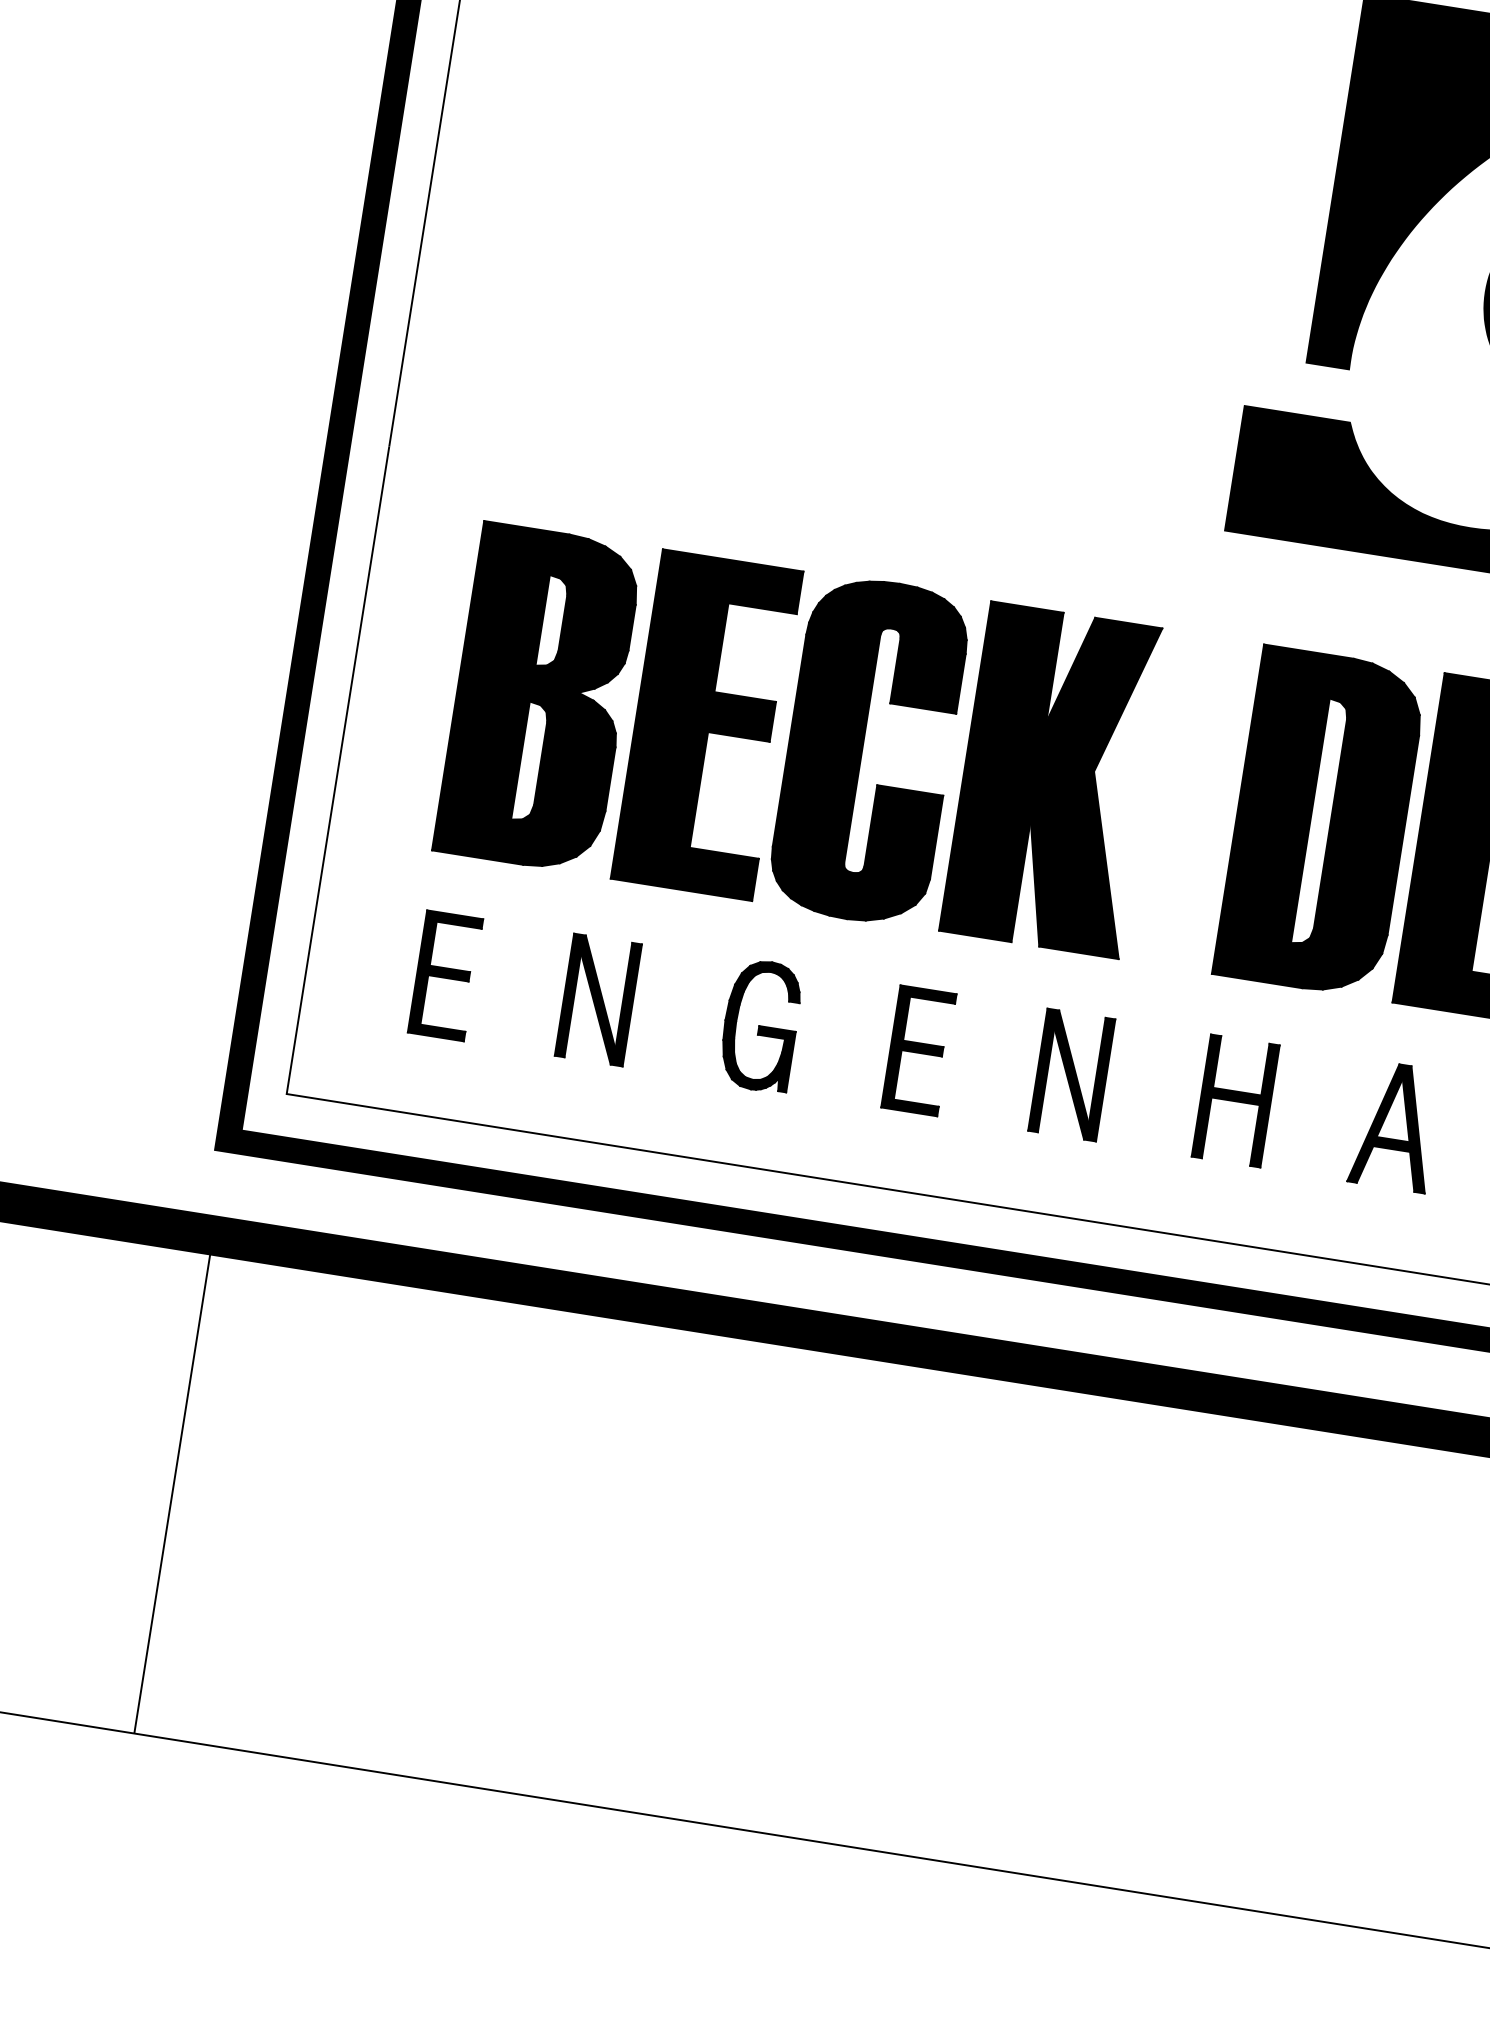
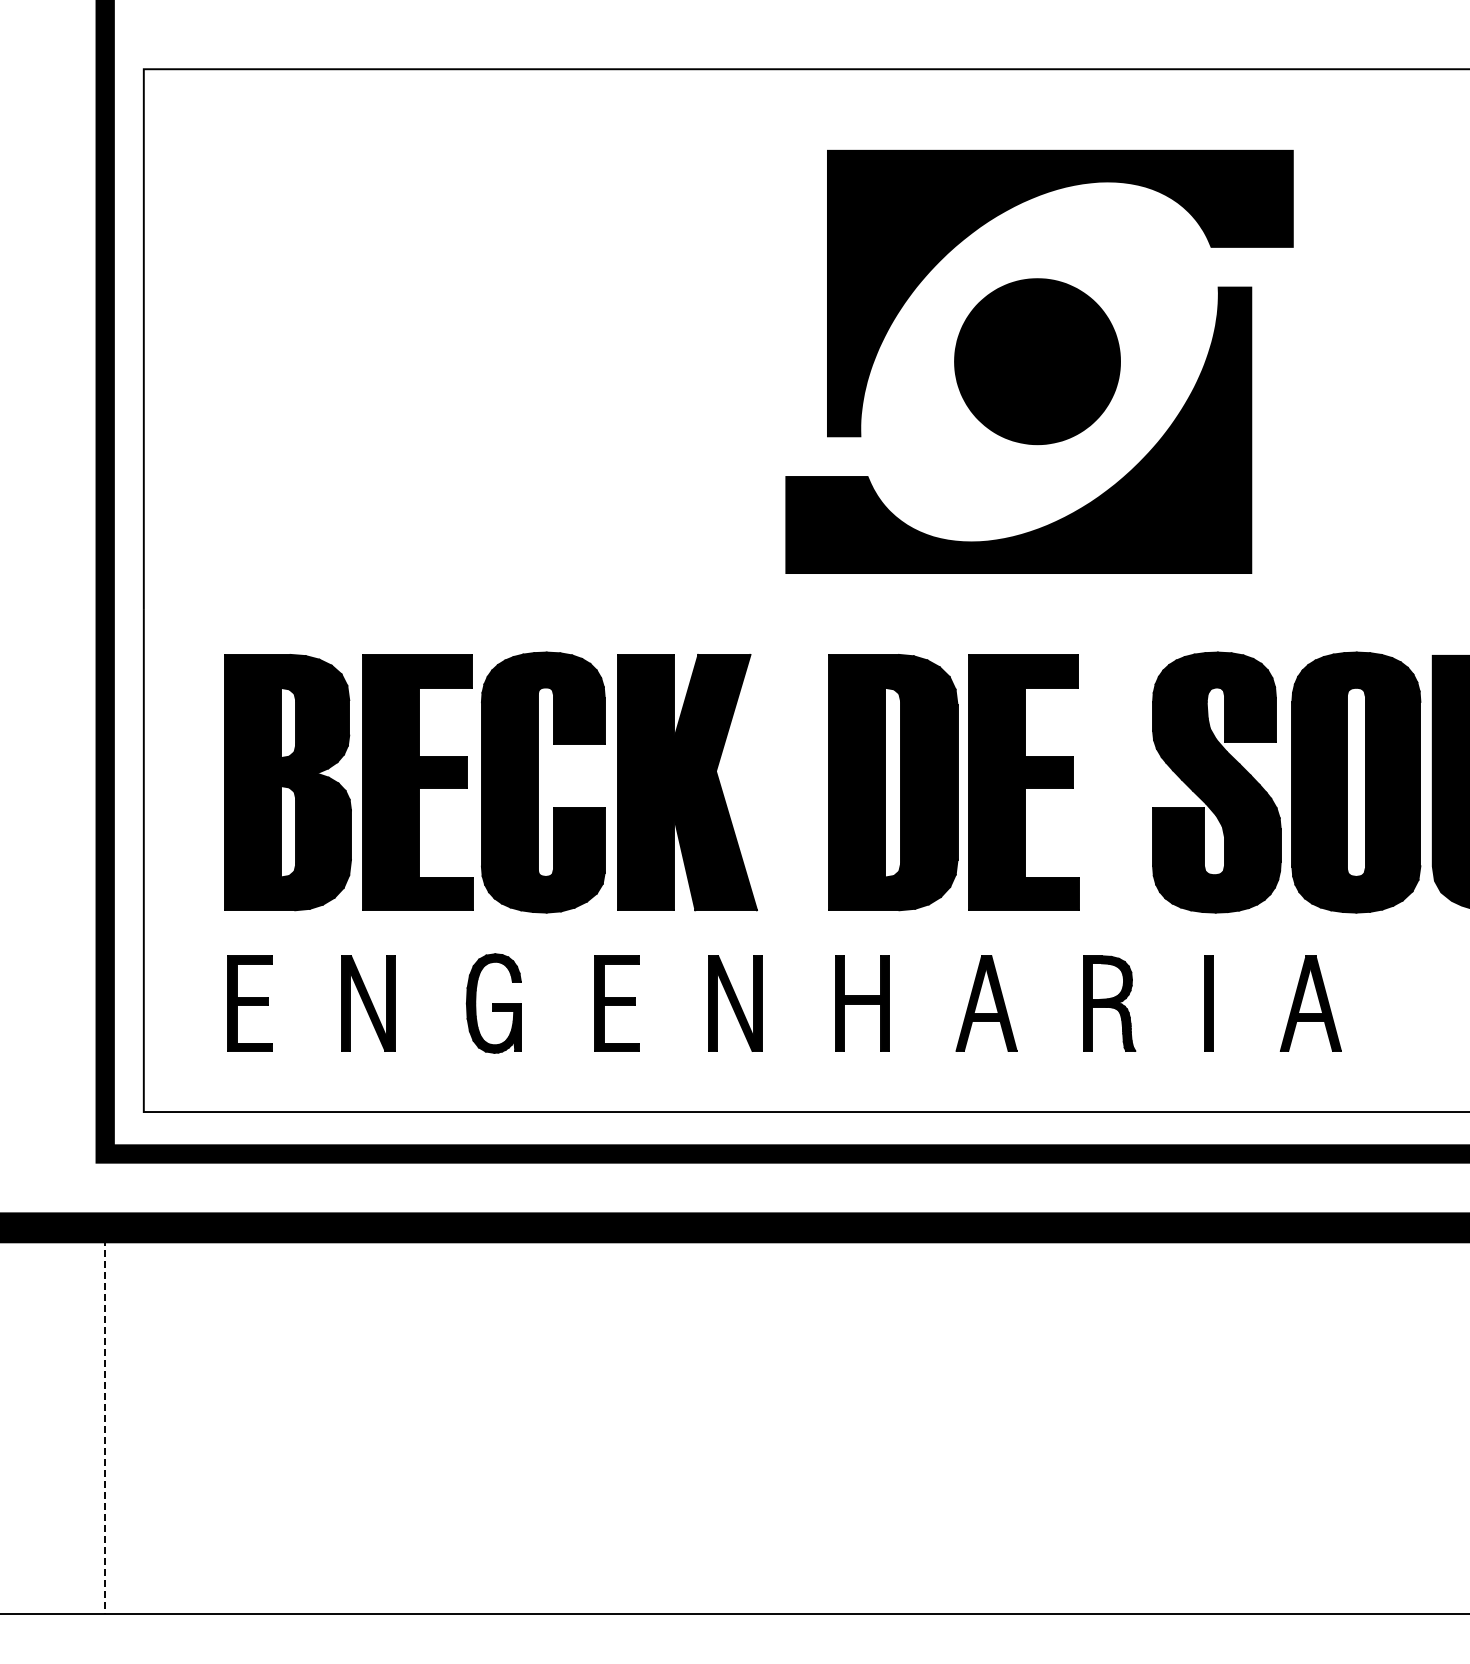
line: (174, 1485) -> (105, 1421), solid -> dashed

